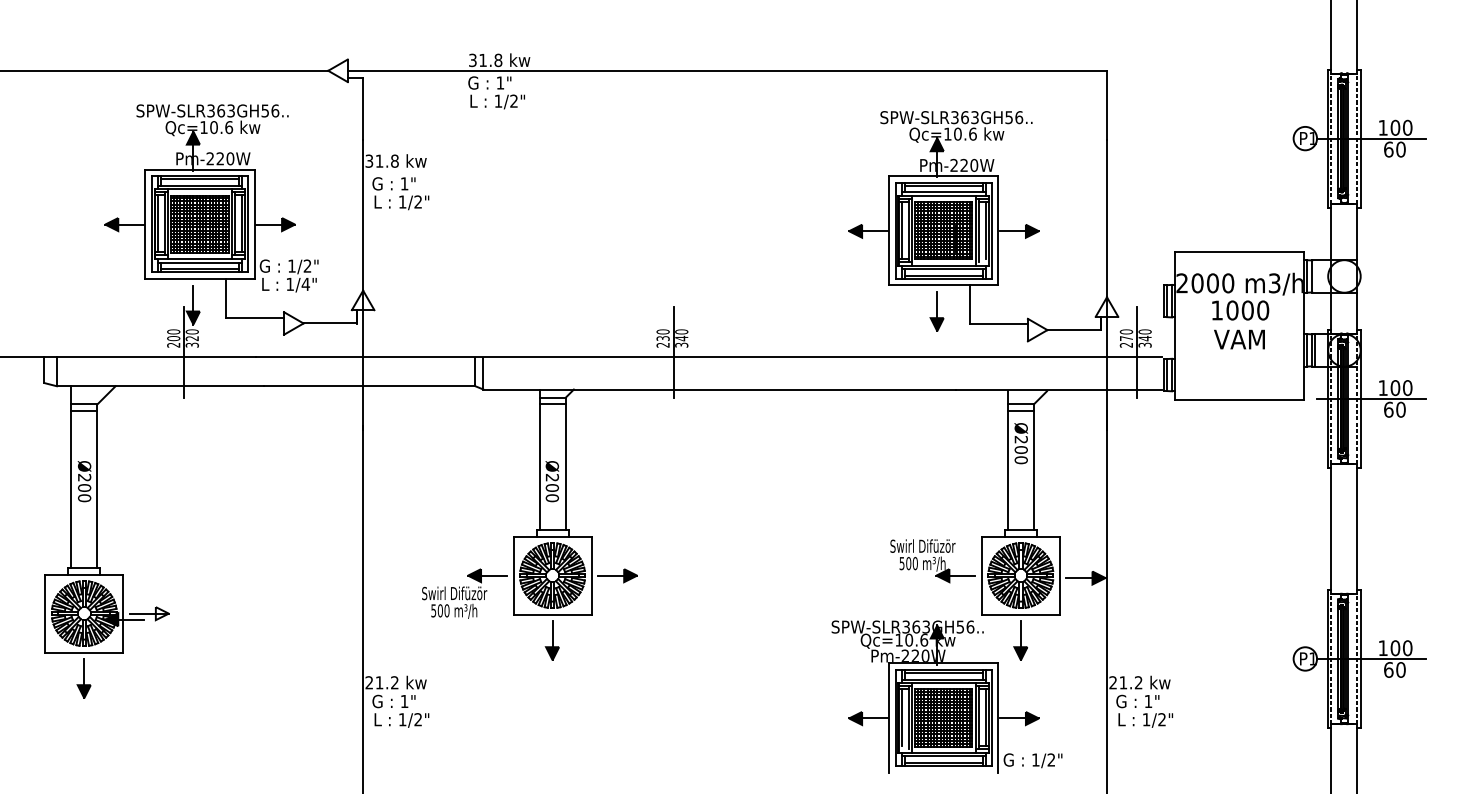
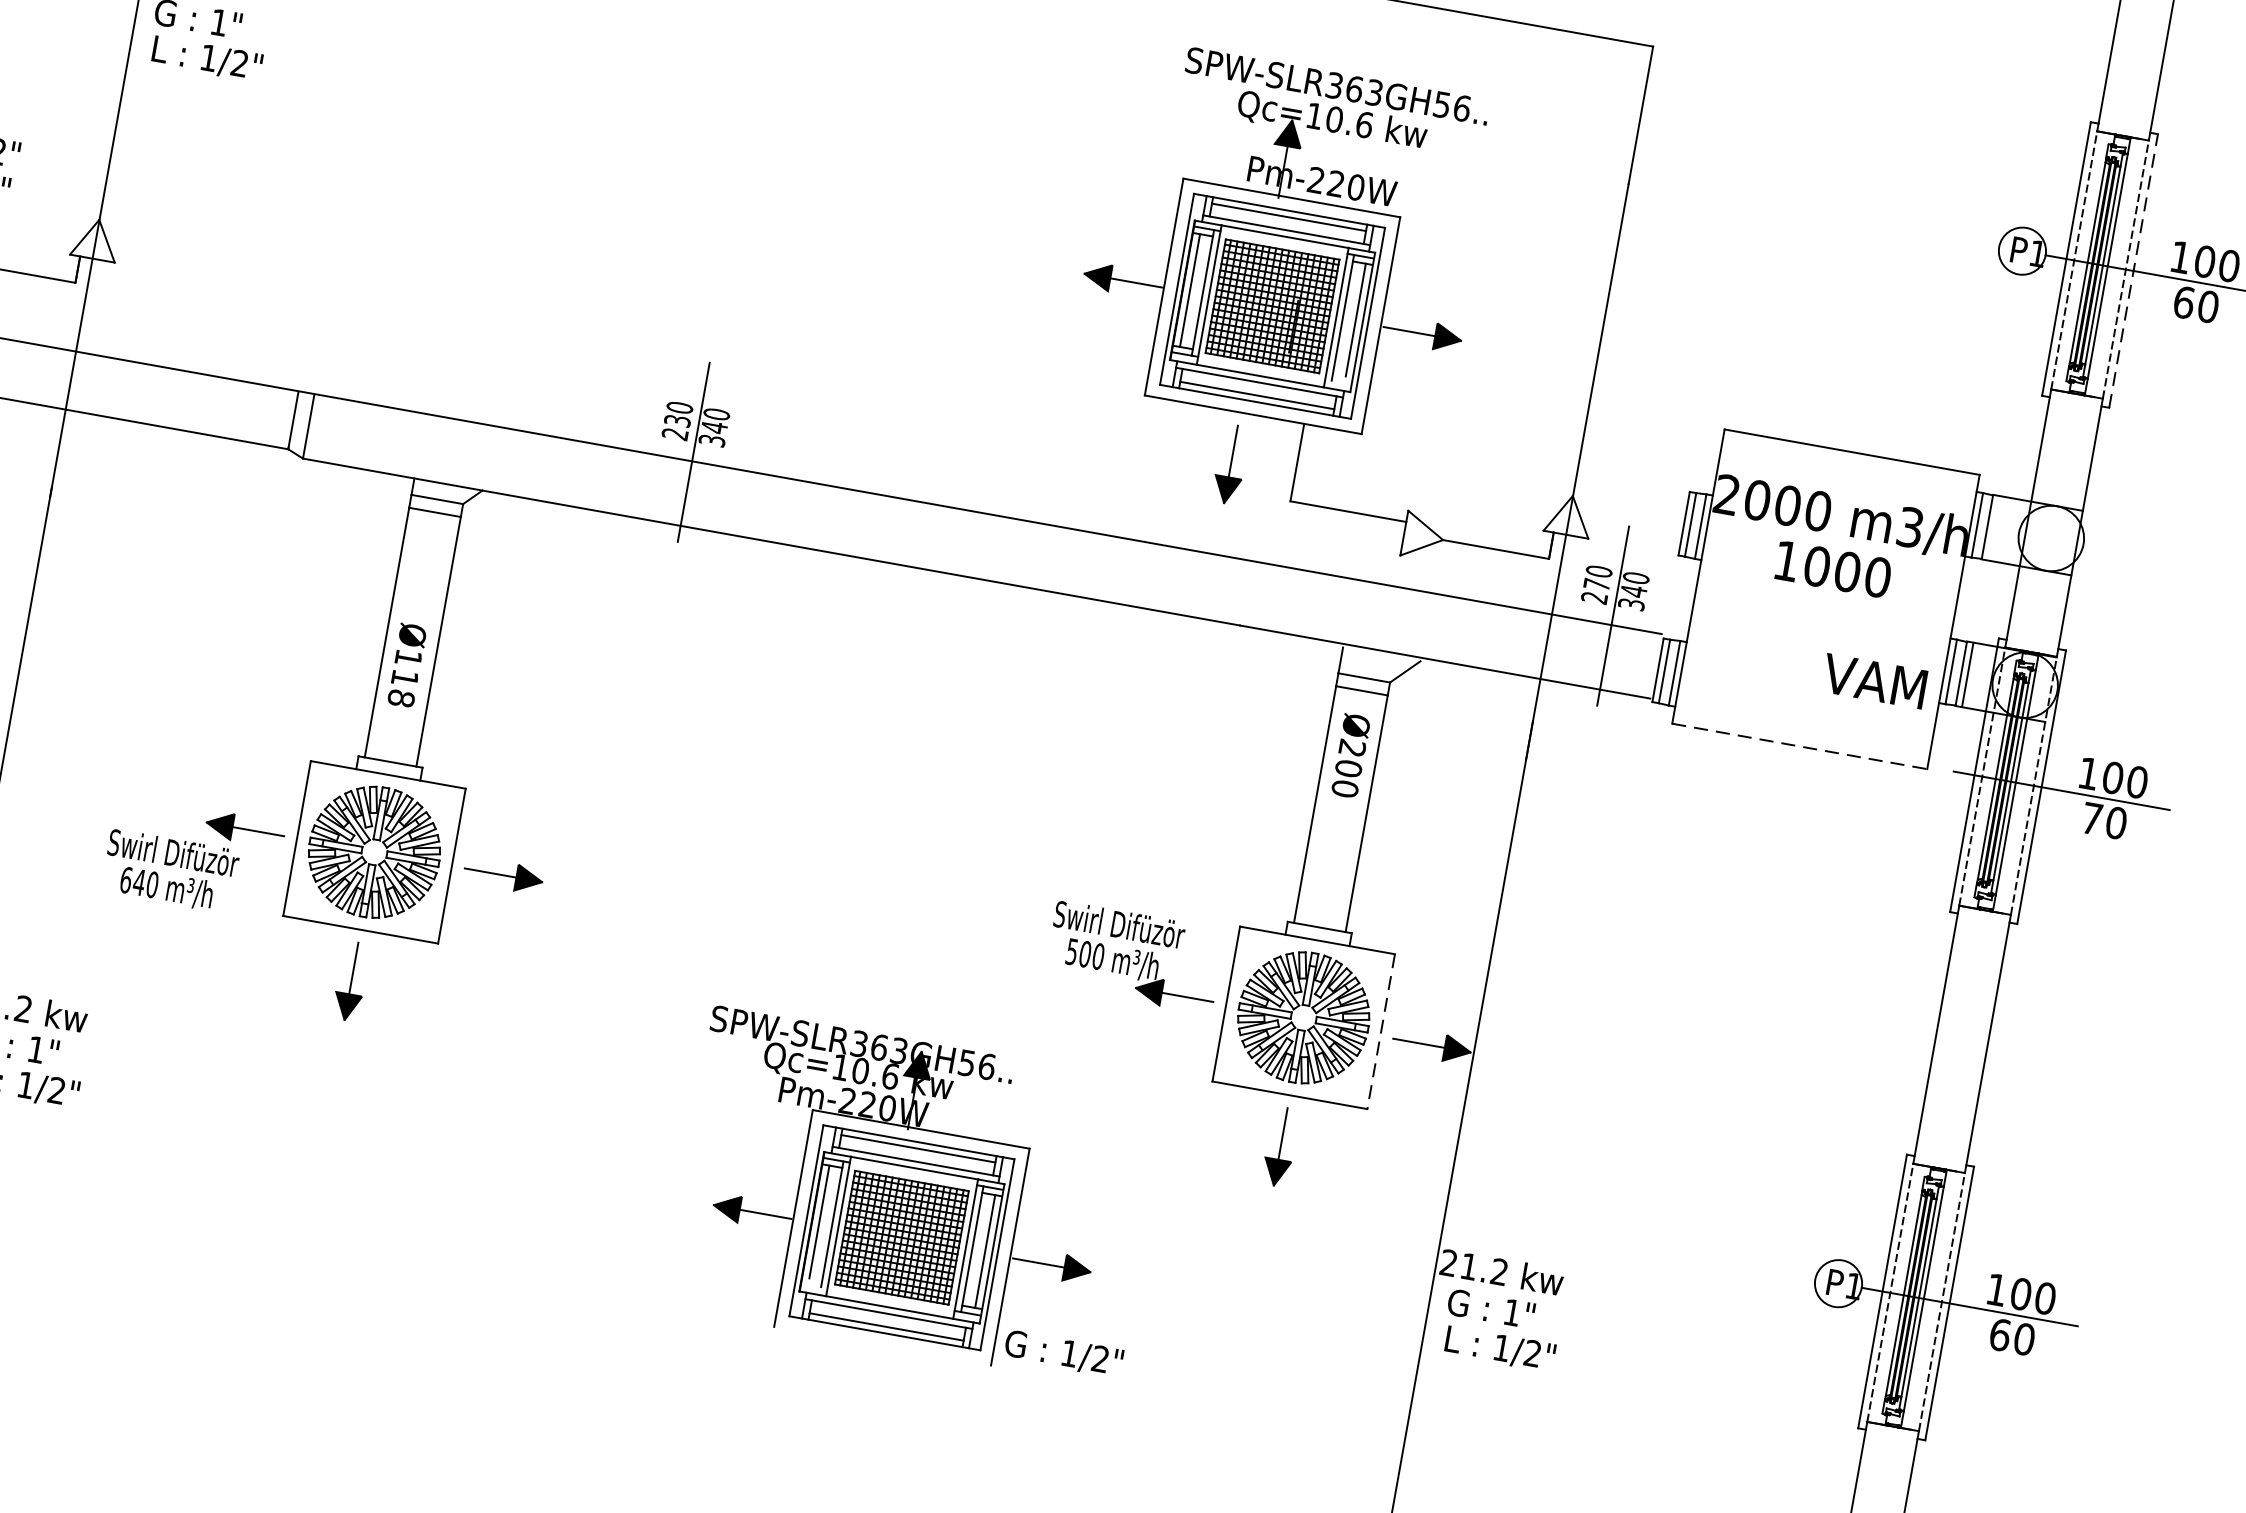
line: (1361, 138) -> (2133, 270), solid -> dashed
text: (1239, 339) -> (1874, 681), moved
line: (1240, 399) -> (1801, 745), solid -> dashed
text: (1388, 409) -> (2091, 818), 60 -> 70
text: (552, 487) -> (405, 677), Ø200 -> Ø118
line: (1059, 576) -> (1379, 1033), solid -> dashed
text: (437, 610) -> (133, 880), 500 -> 640
part: (946, 696) -> (914, 1195), moved

